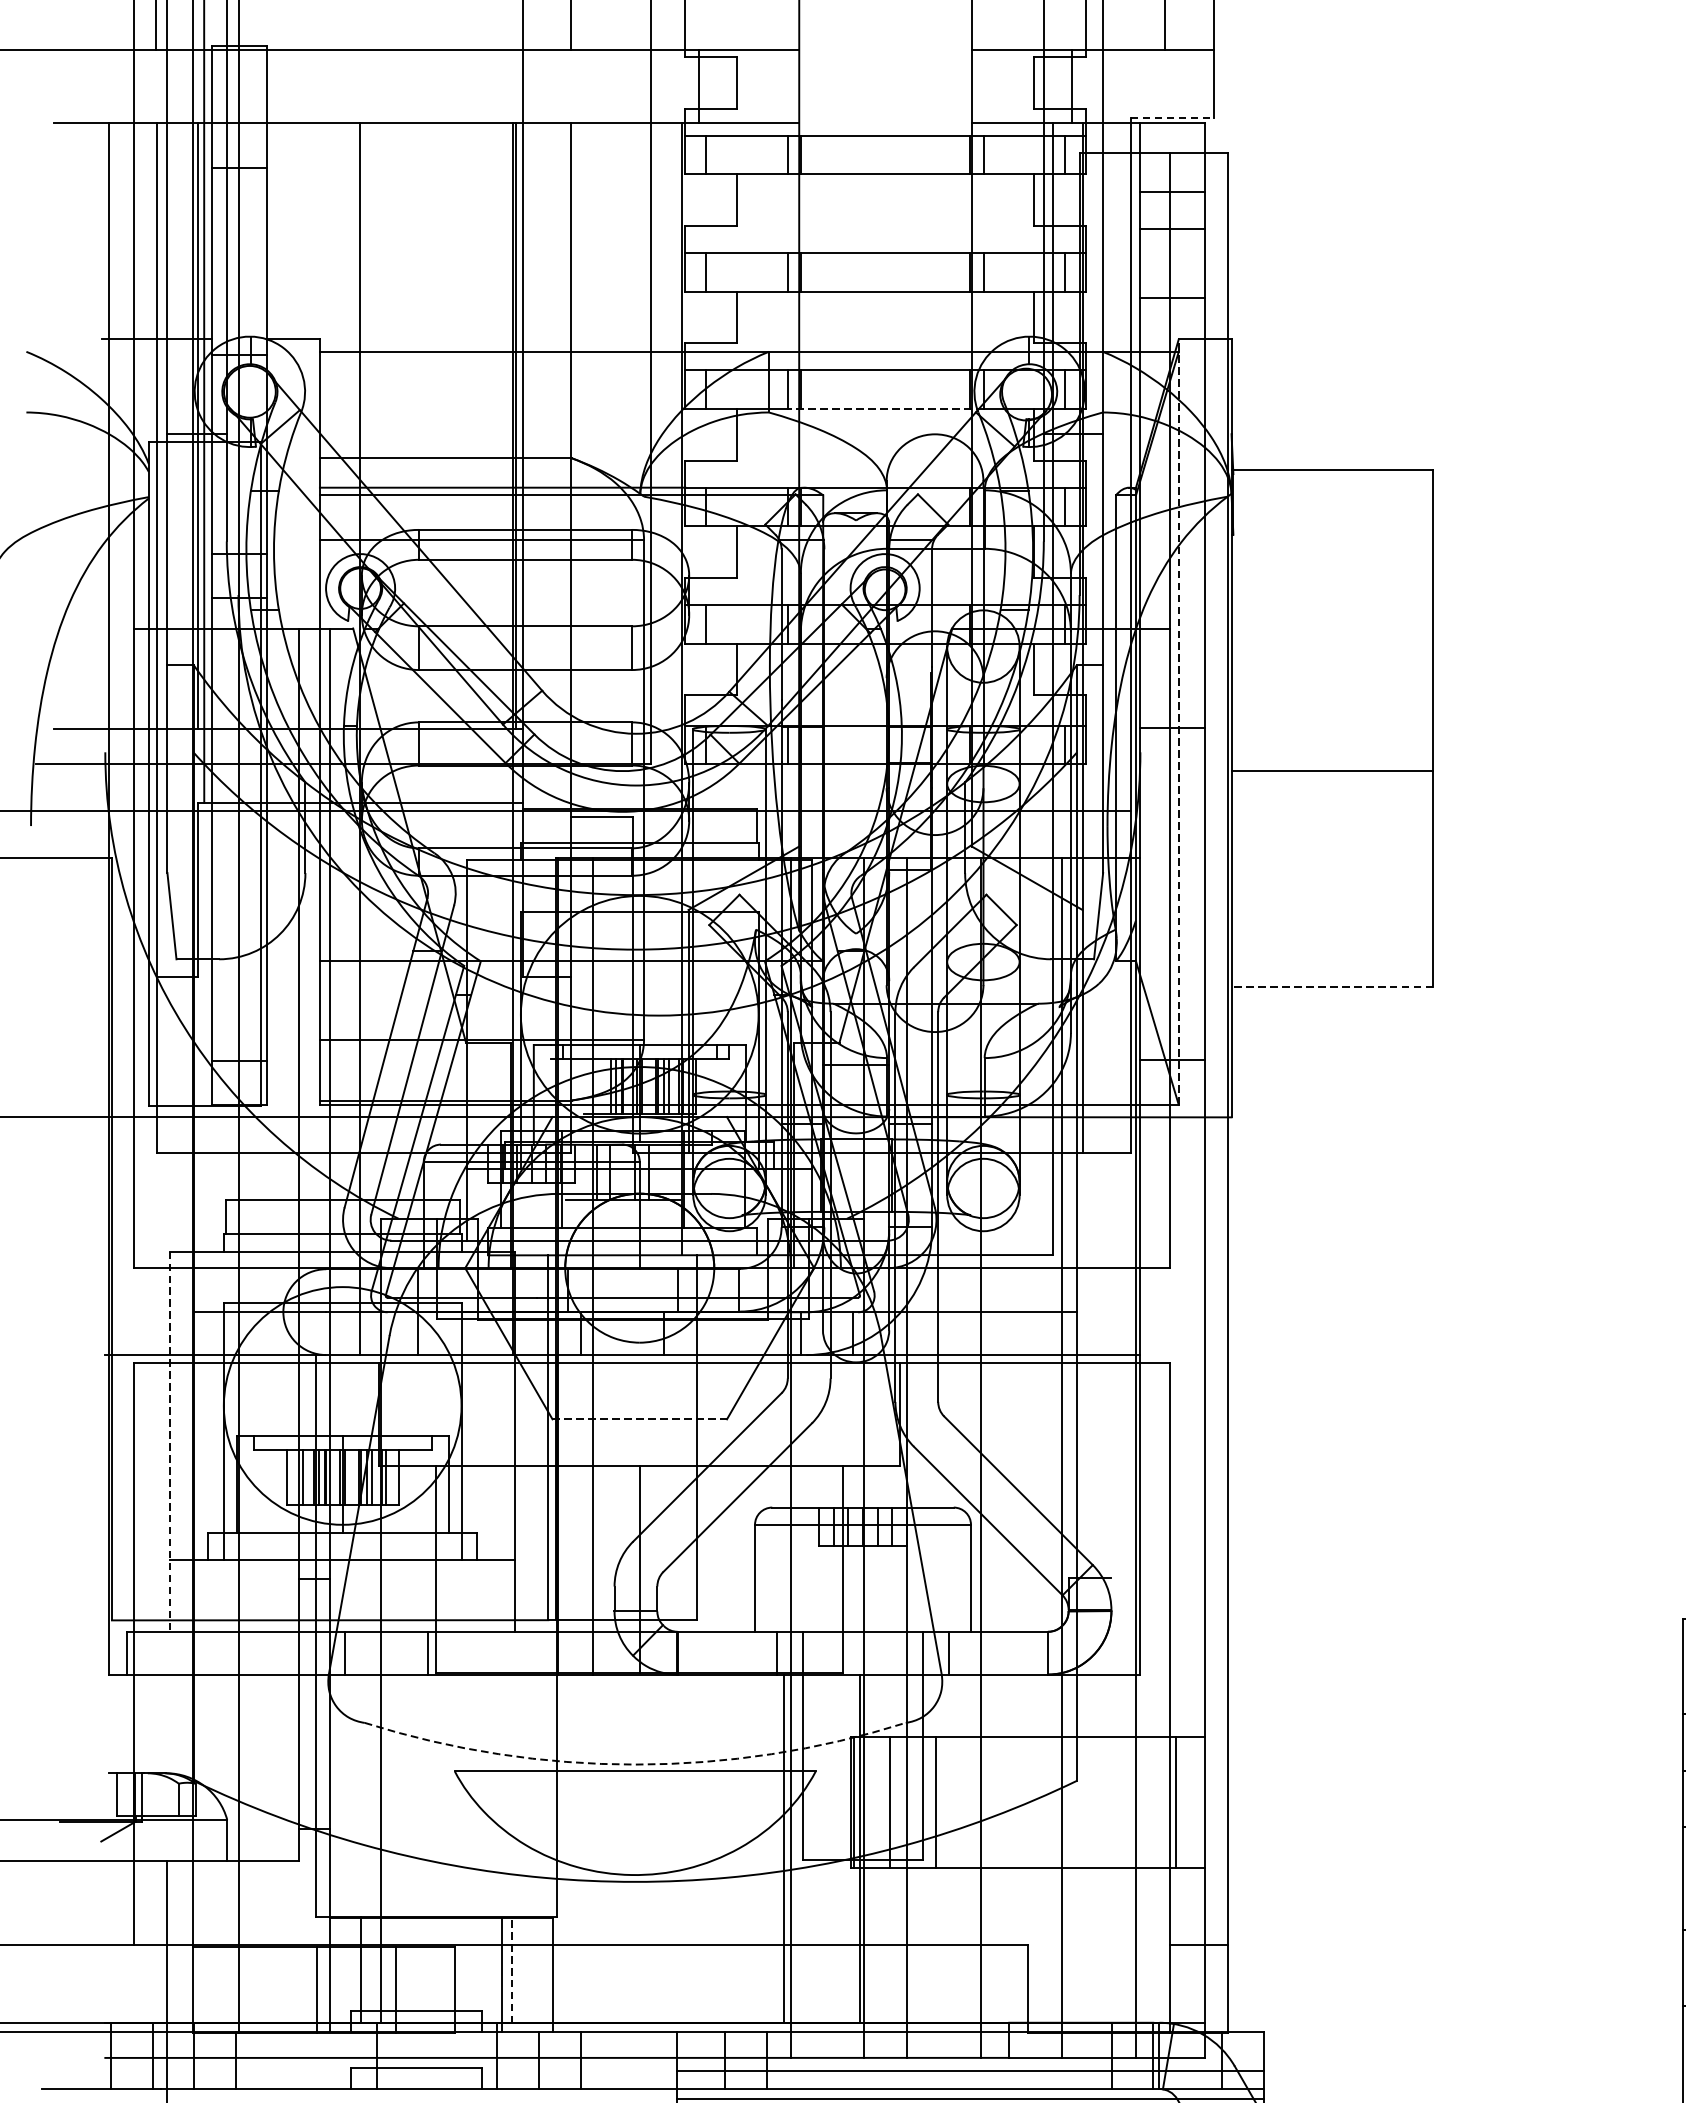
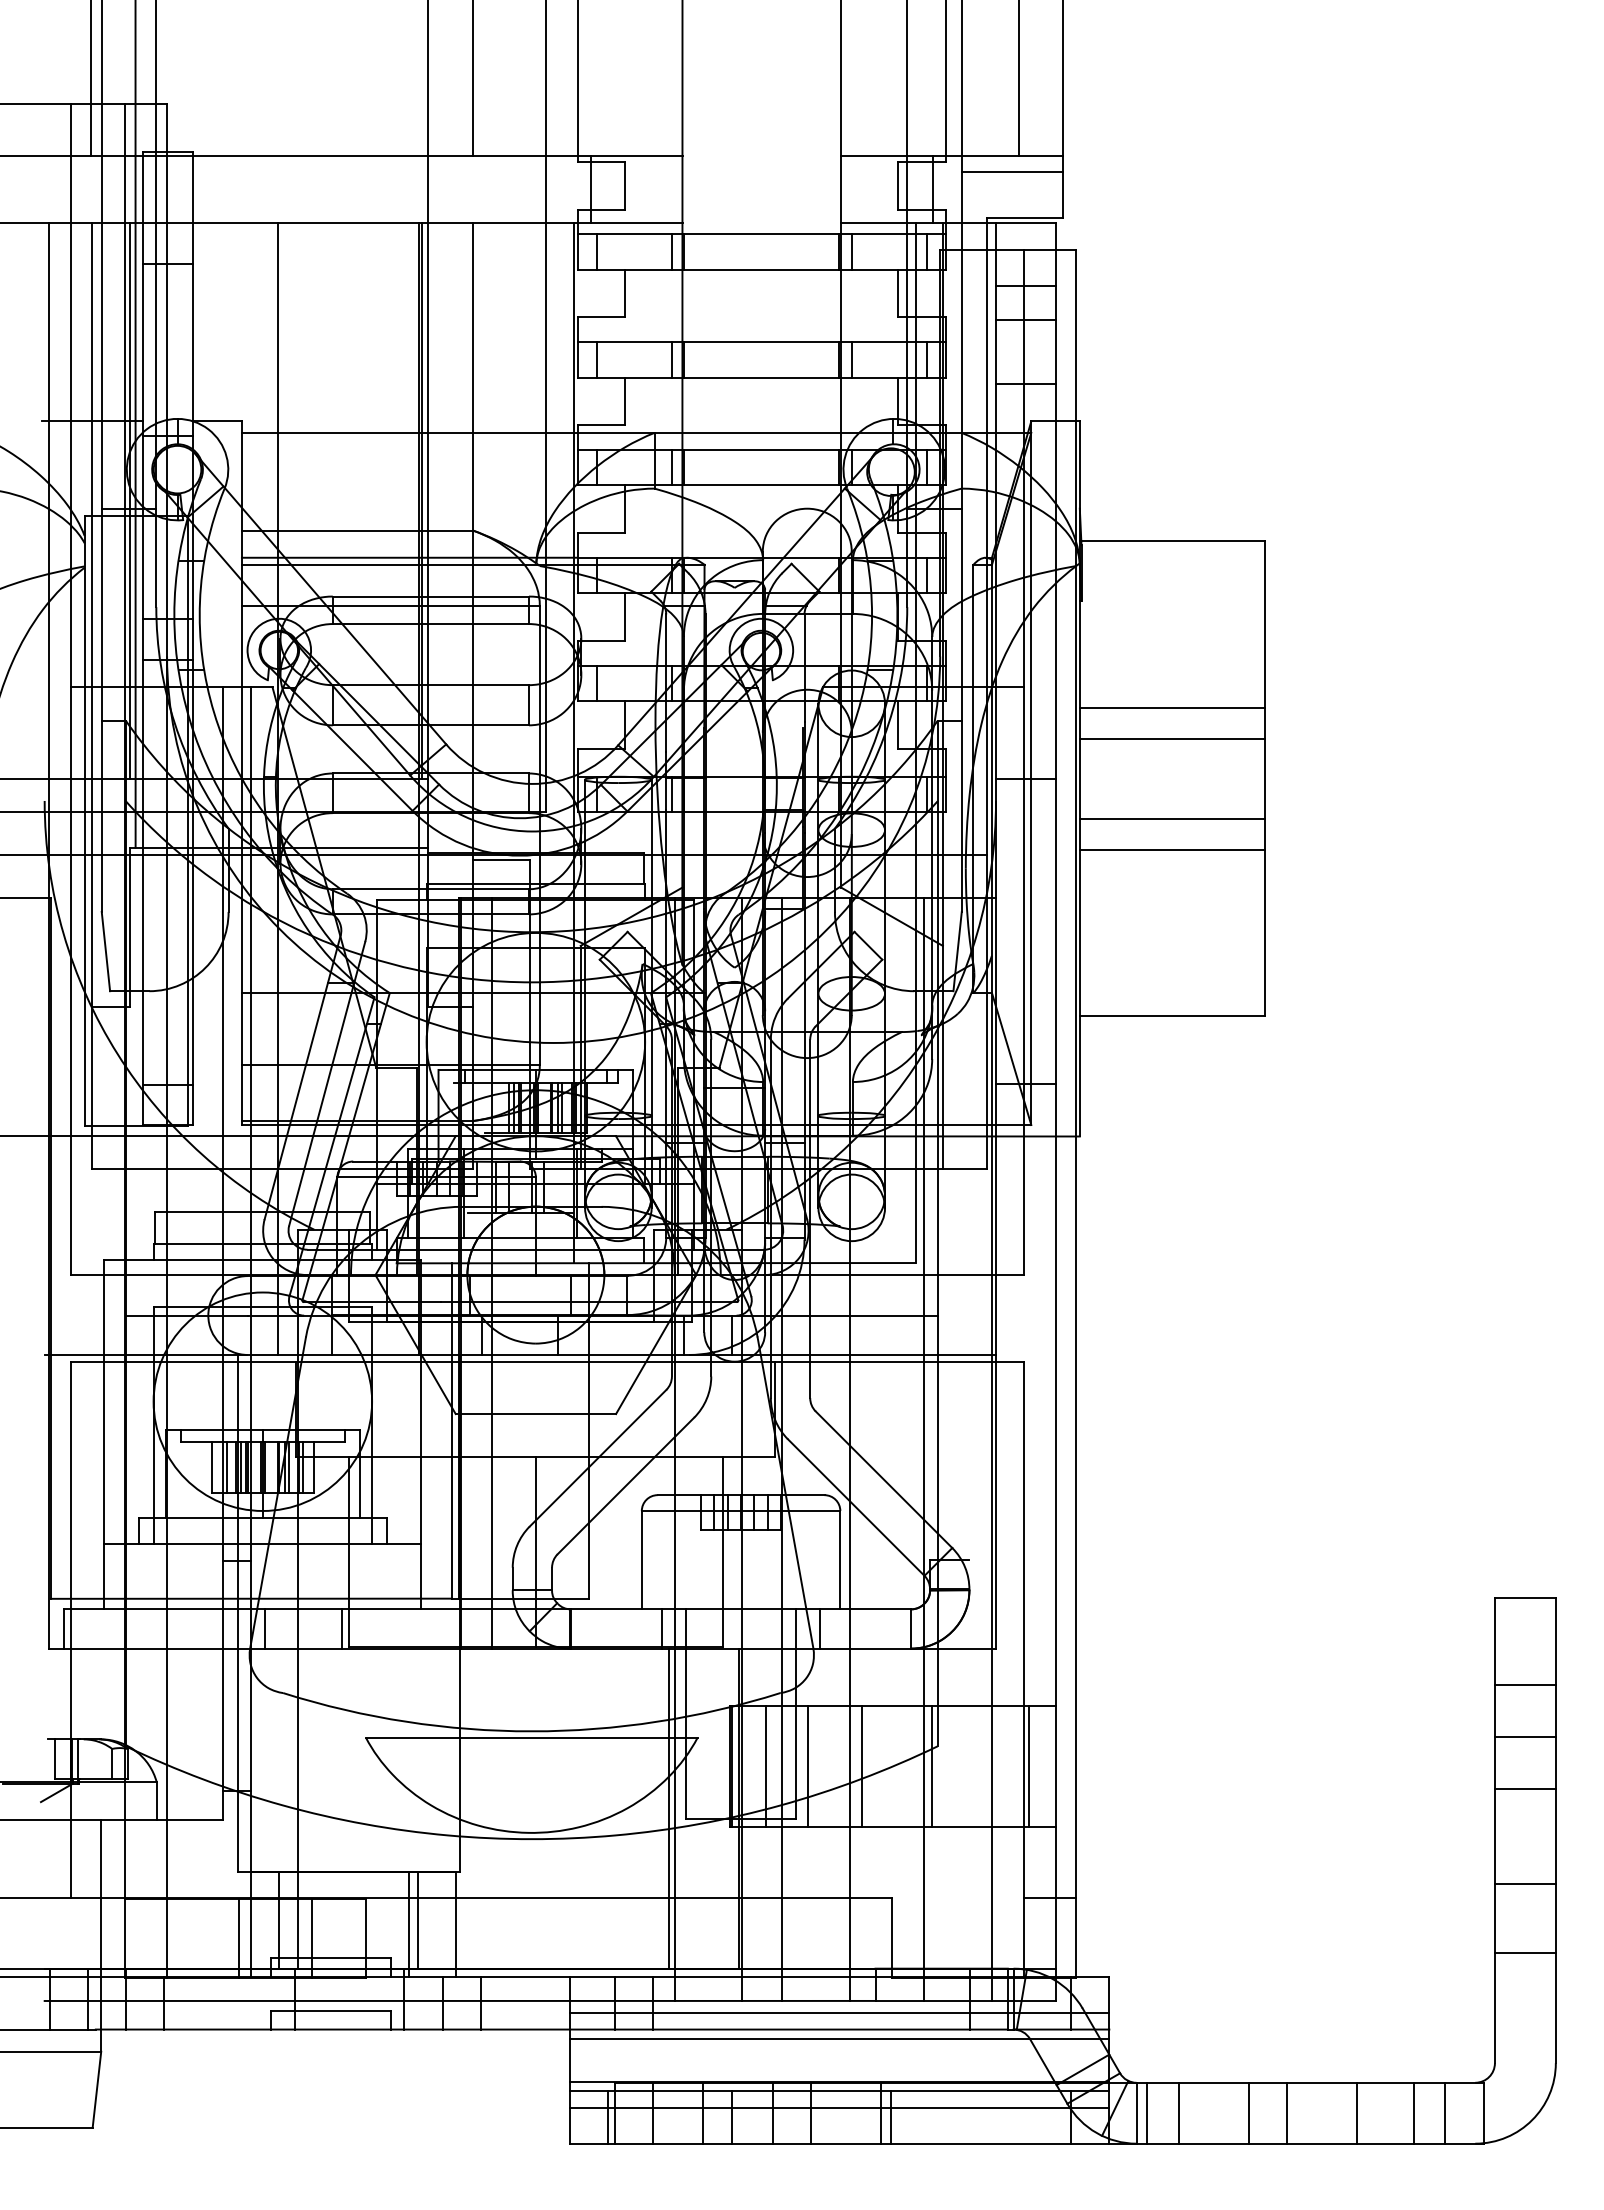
line: (1158, 68) -> (1012, 172), added
line: (1172, 117) -> (1025, 217), dashed -> solid
line: (885, 409) -> (761, 485), dashed -> solid
line: (1332, 650) -> (1172, 707), added
line: (1332, 685) -> (1172, 739), added
line: (1178, 722) -> (1031, 773), dashed -> solid
line: (1332, 806) -> (1172, 850), added
line: (1332, 986) -> (1172, 1016), dashed -> solid
line: (640, 1419) -> (536, 1414), dashed -> solid
line: (170, 1441) -> (104, 1434), dashed -> solid
arc: (634, 1764) -> (531, 1731), dashed -> solid
line: (994, 1801) -> (861, 1765), added
line: (1071, 1801) -> (932, 1765), added
line: (512, 1970) -> (418, 1920), dashed -> solid

